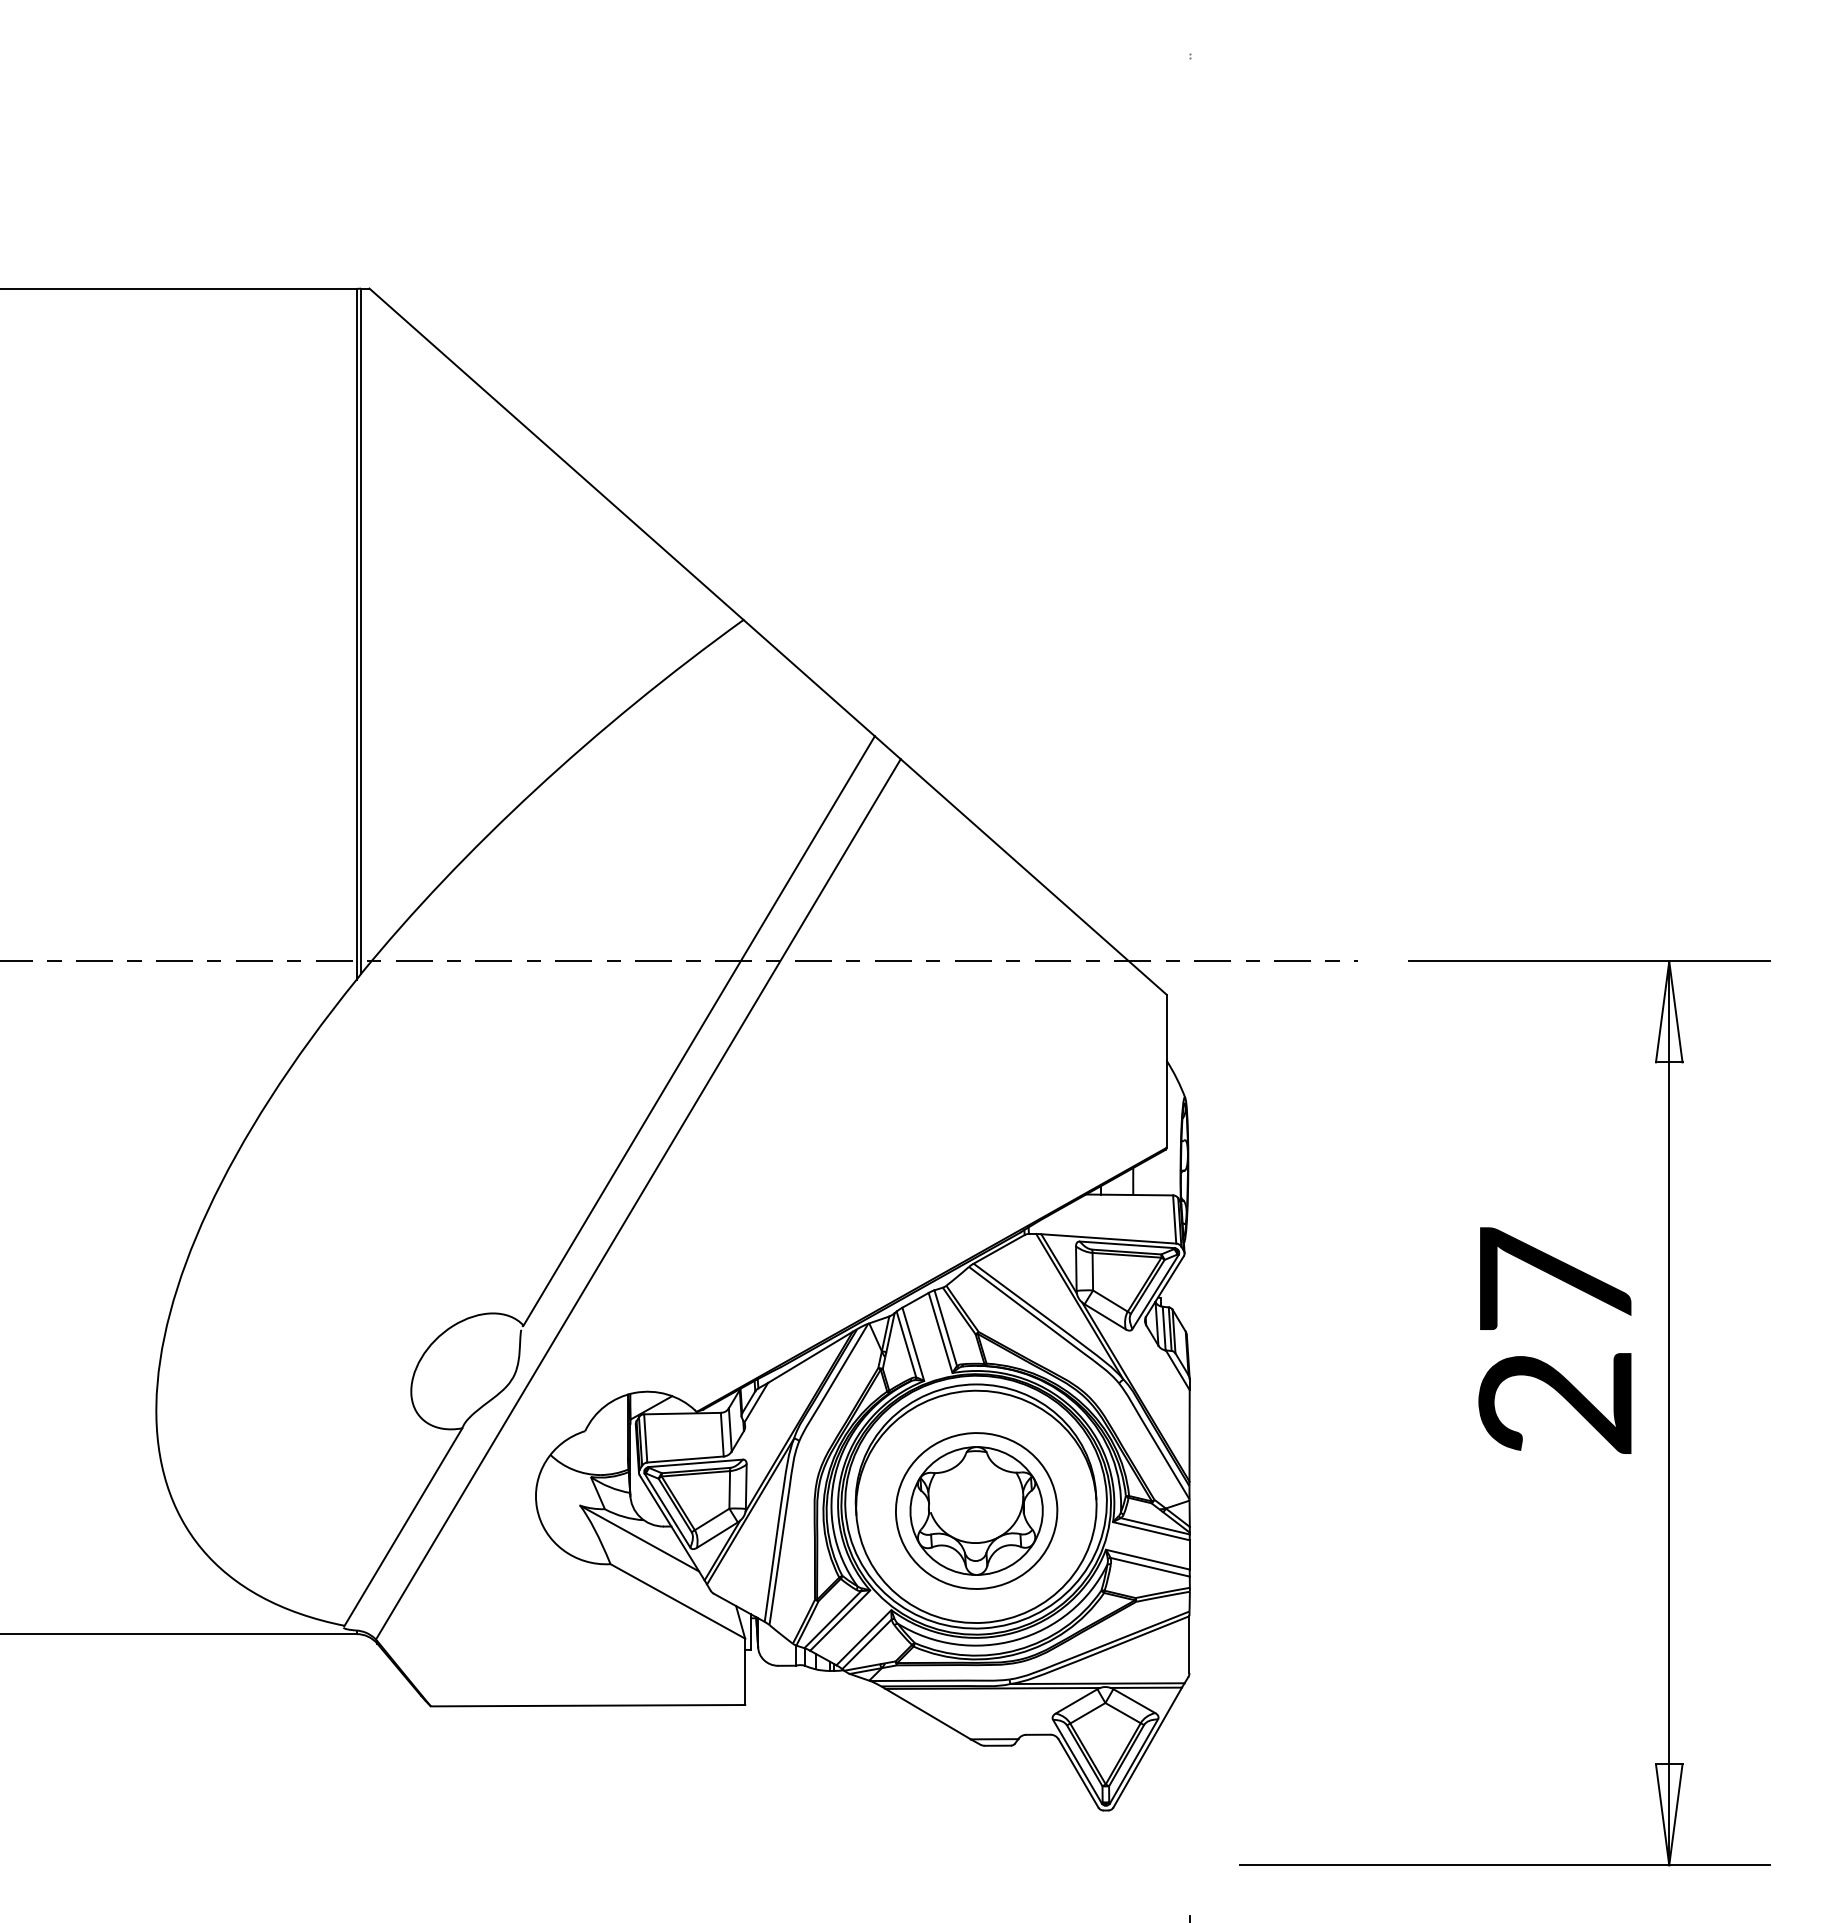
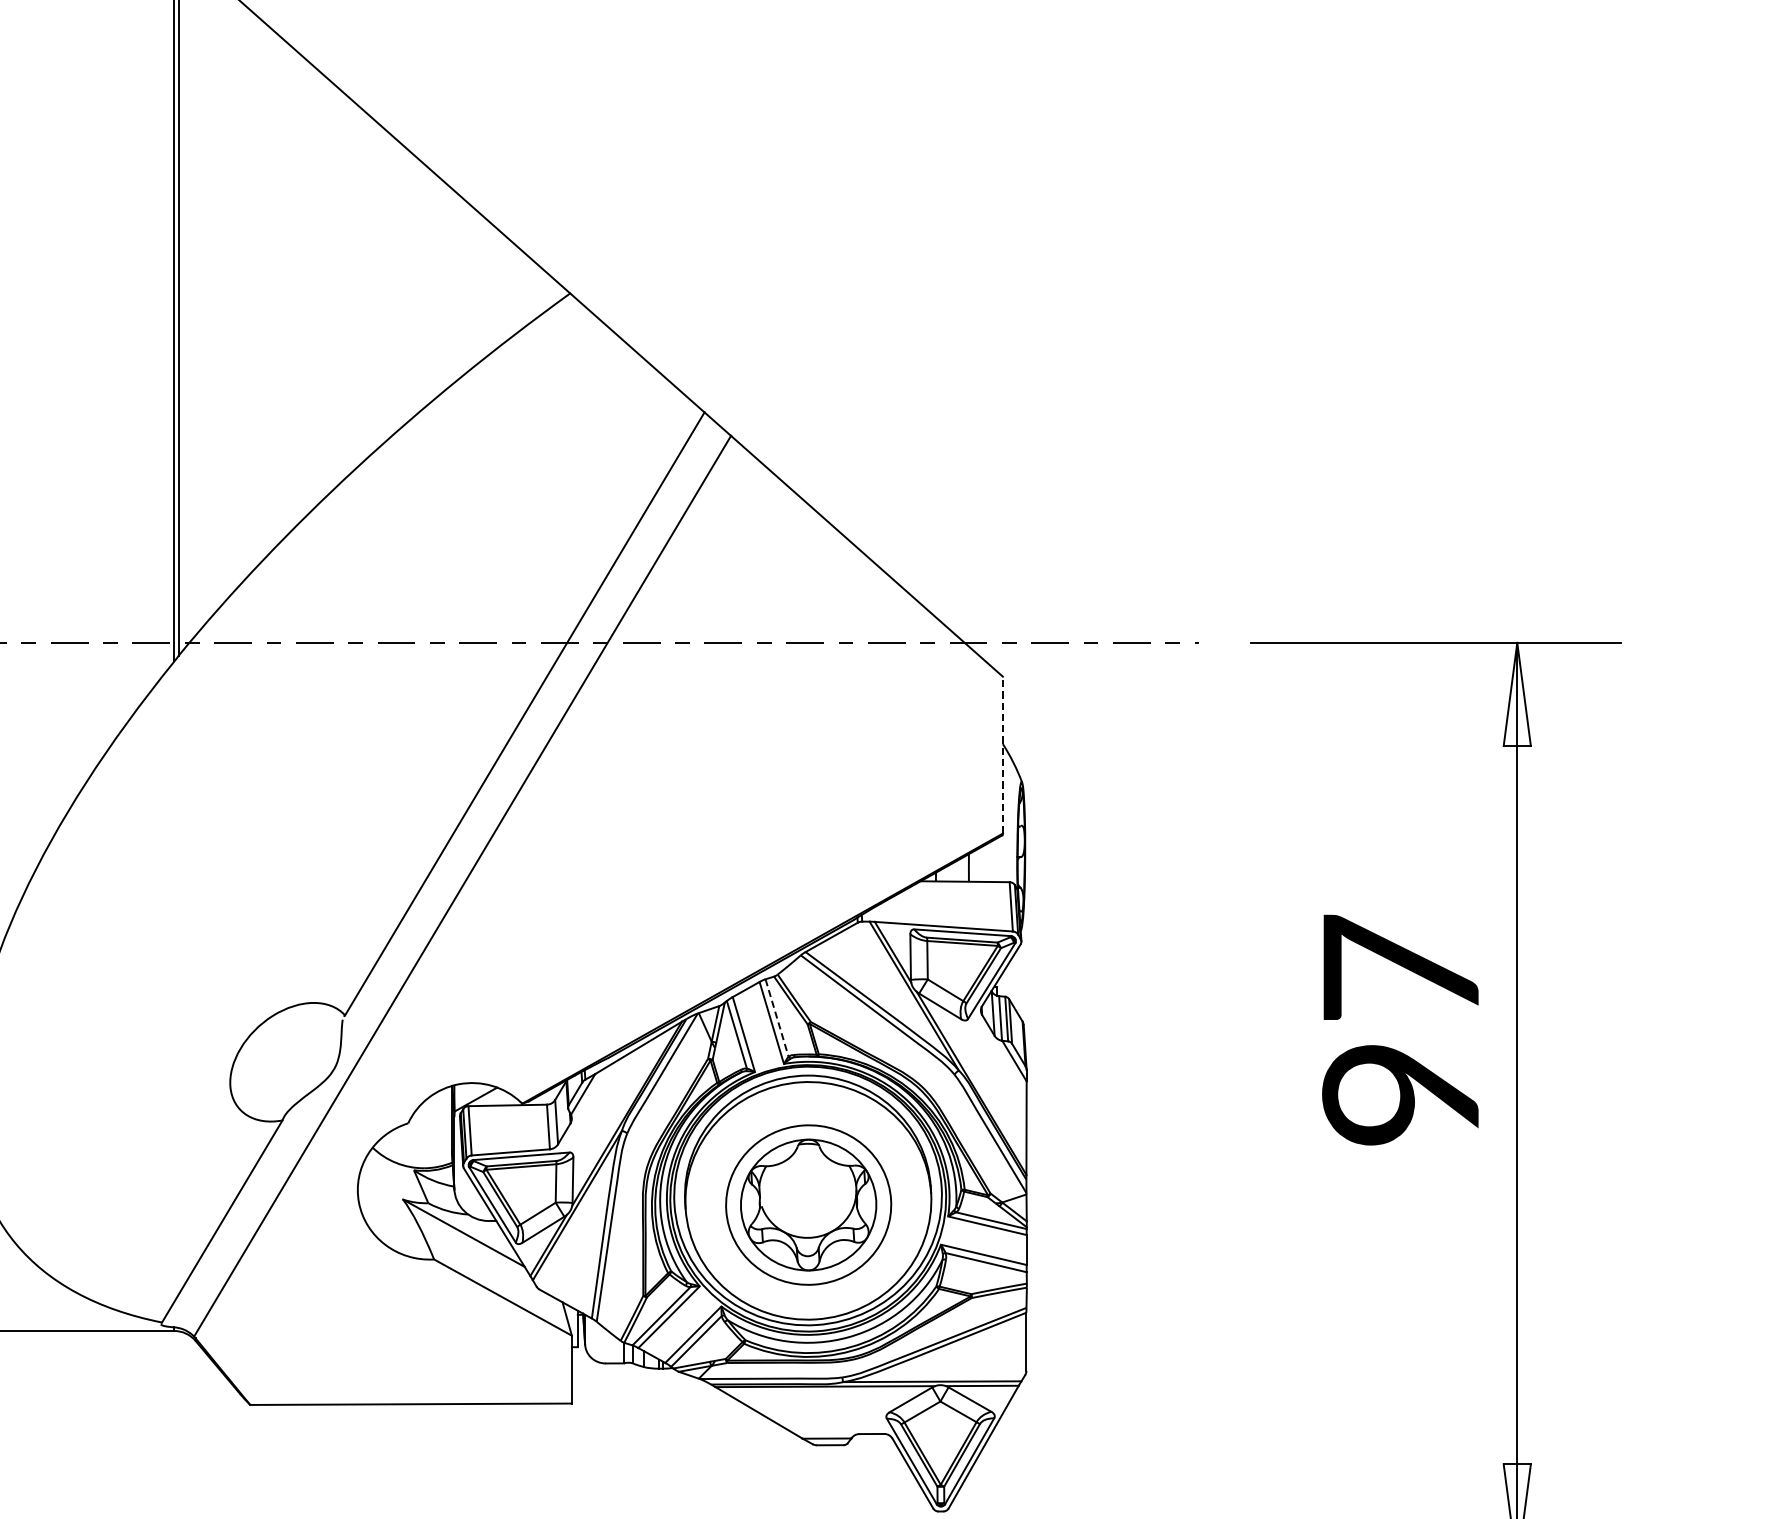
line: (1166, 1071) -> (1002, 755), solid -> dashed
line: (945, 1328) -> (776, 1018), solid -> dashed
text: (1554, 1403) -> (1399, 1095), 27 -> 97

